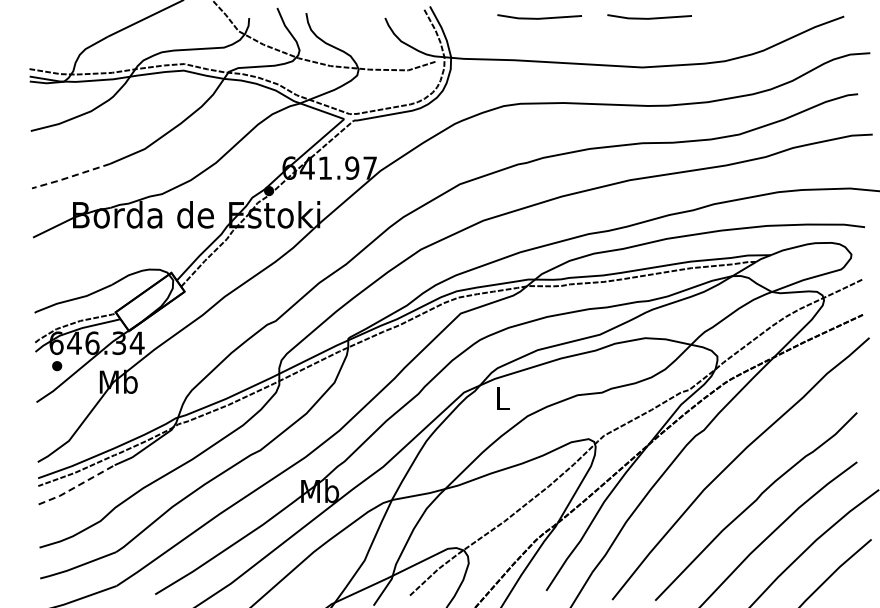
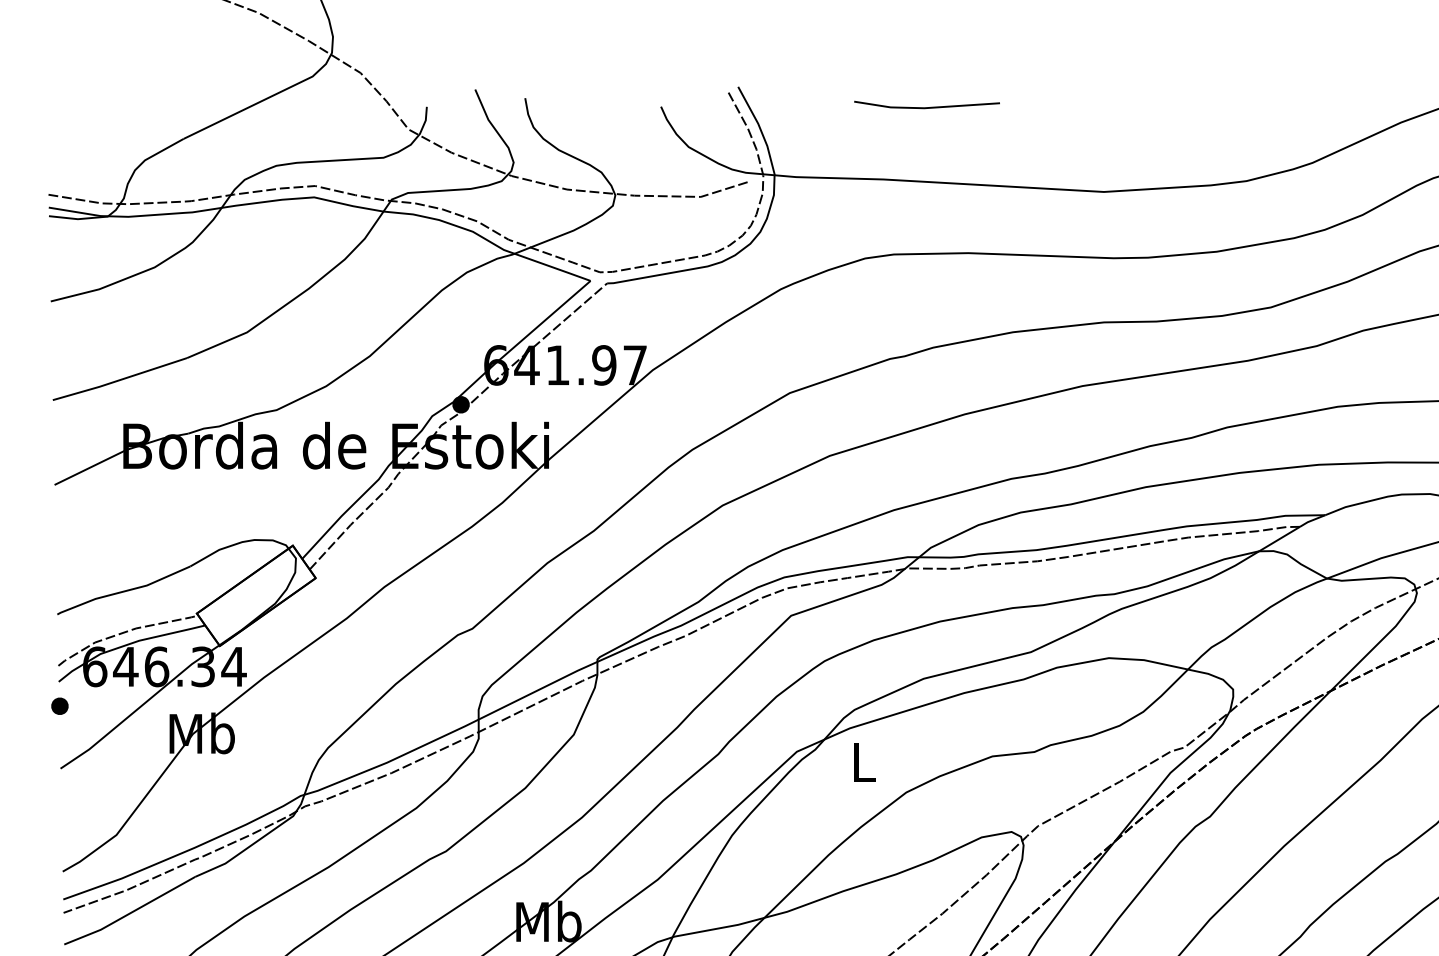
line: (649, 17) -> (1116, 105), removed
line: (70, 176) -> (119, 379), dashed -> solid
part: (57, 366) -> (60, 706), moved
line: (77, 486) -> (131, 913), dashed -> solid

